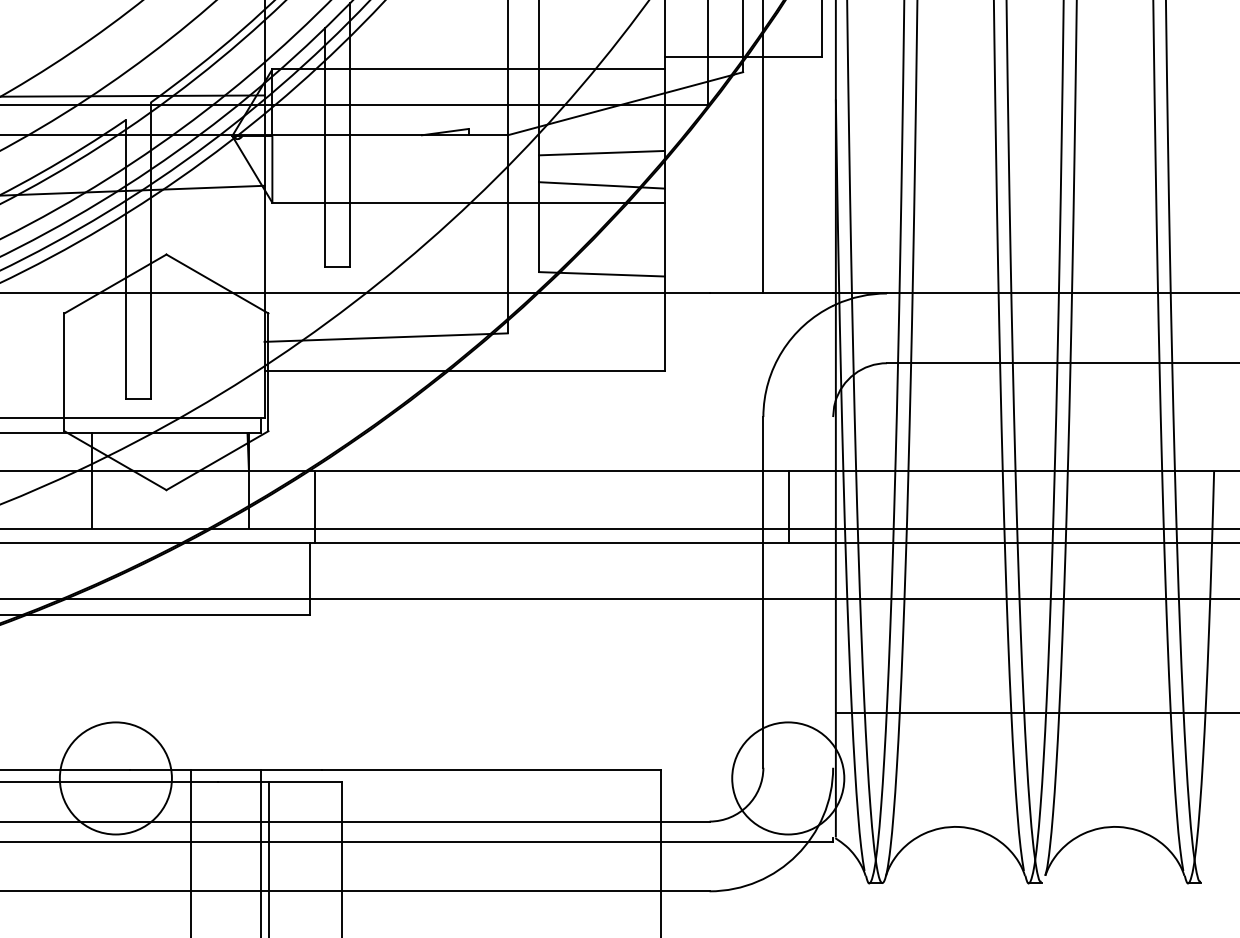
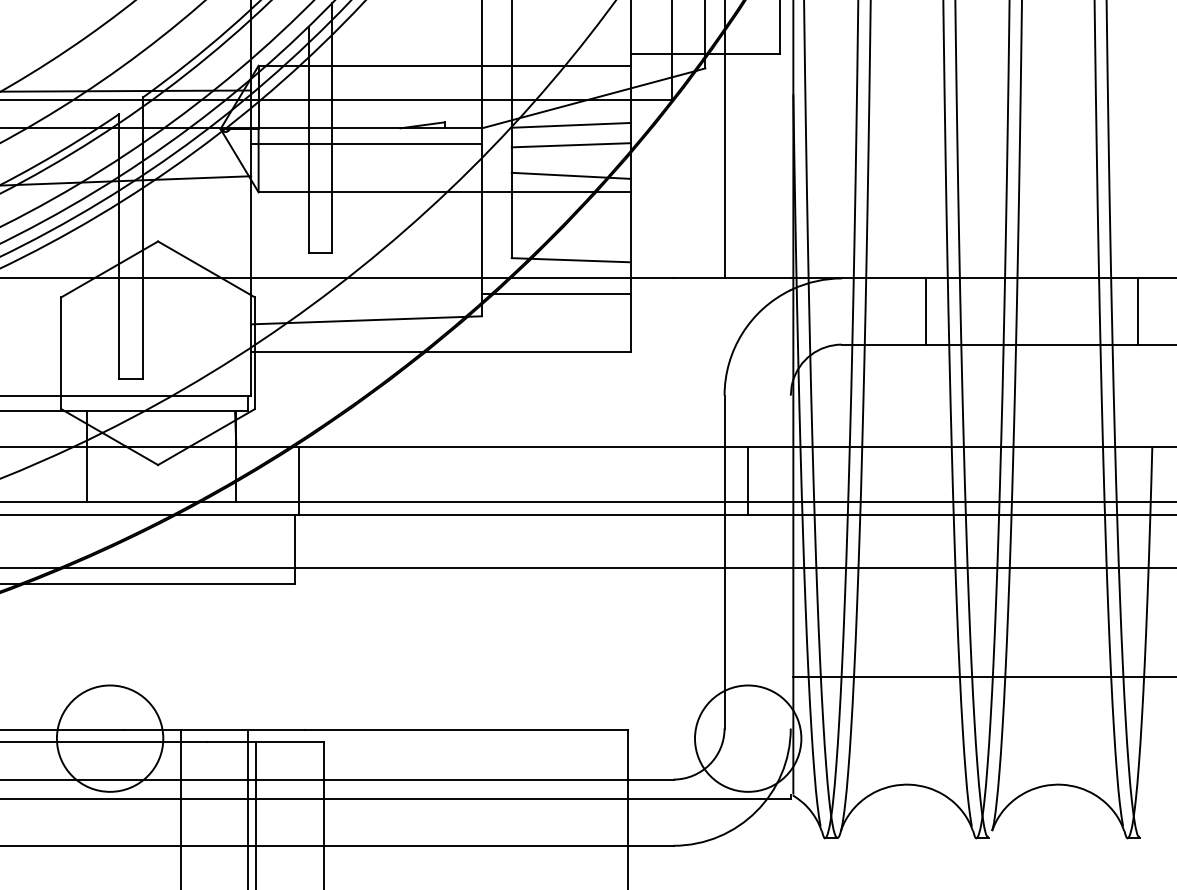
line: (601, 131) -> (570, 124), added
line: (385, 152) -> (365, 144), added
line: (585, 310) -> (555, 294), added
line: (975, 328) -> (925, 311), added
line: (1199, 328) -> (1138, 311), added

